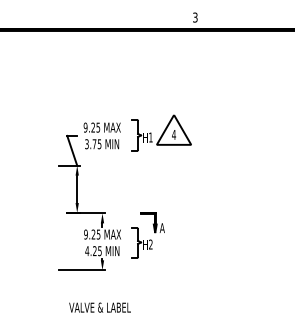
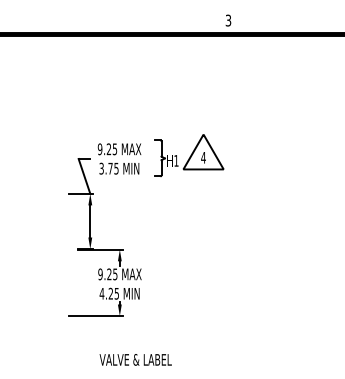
part: (147, 235) -> (172, 275), removed
text: (99, 307) -> (135, 359), moved

